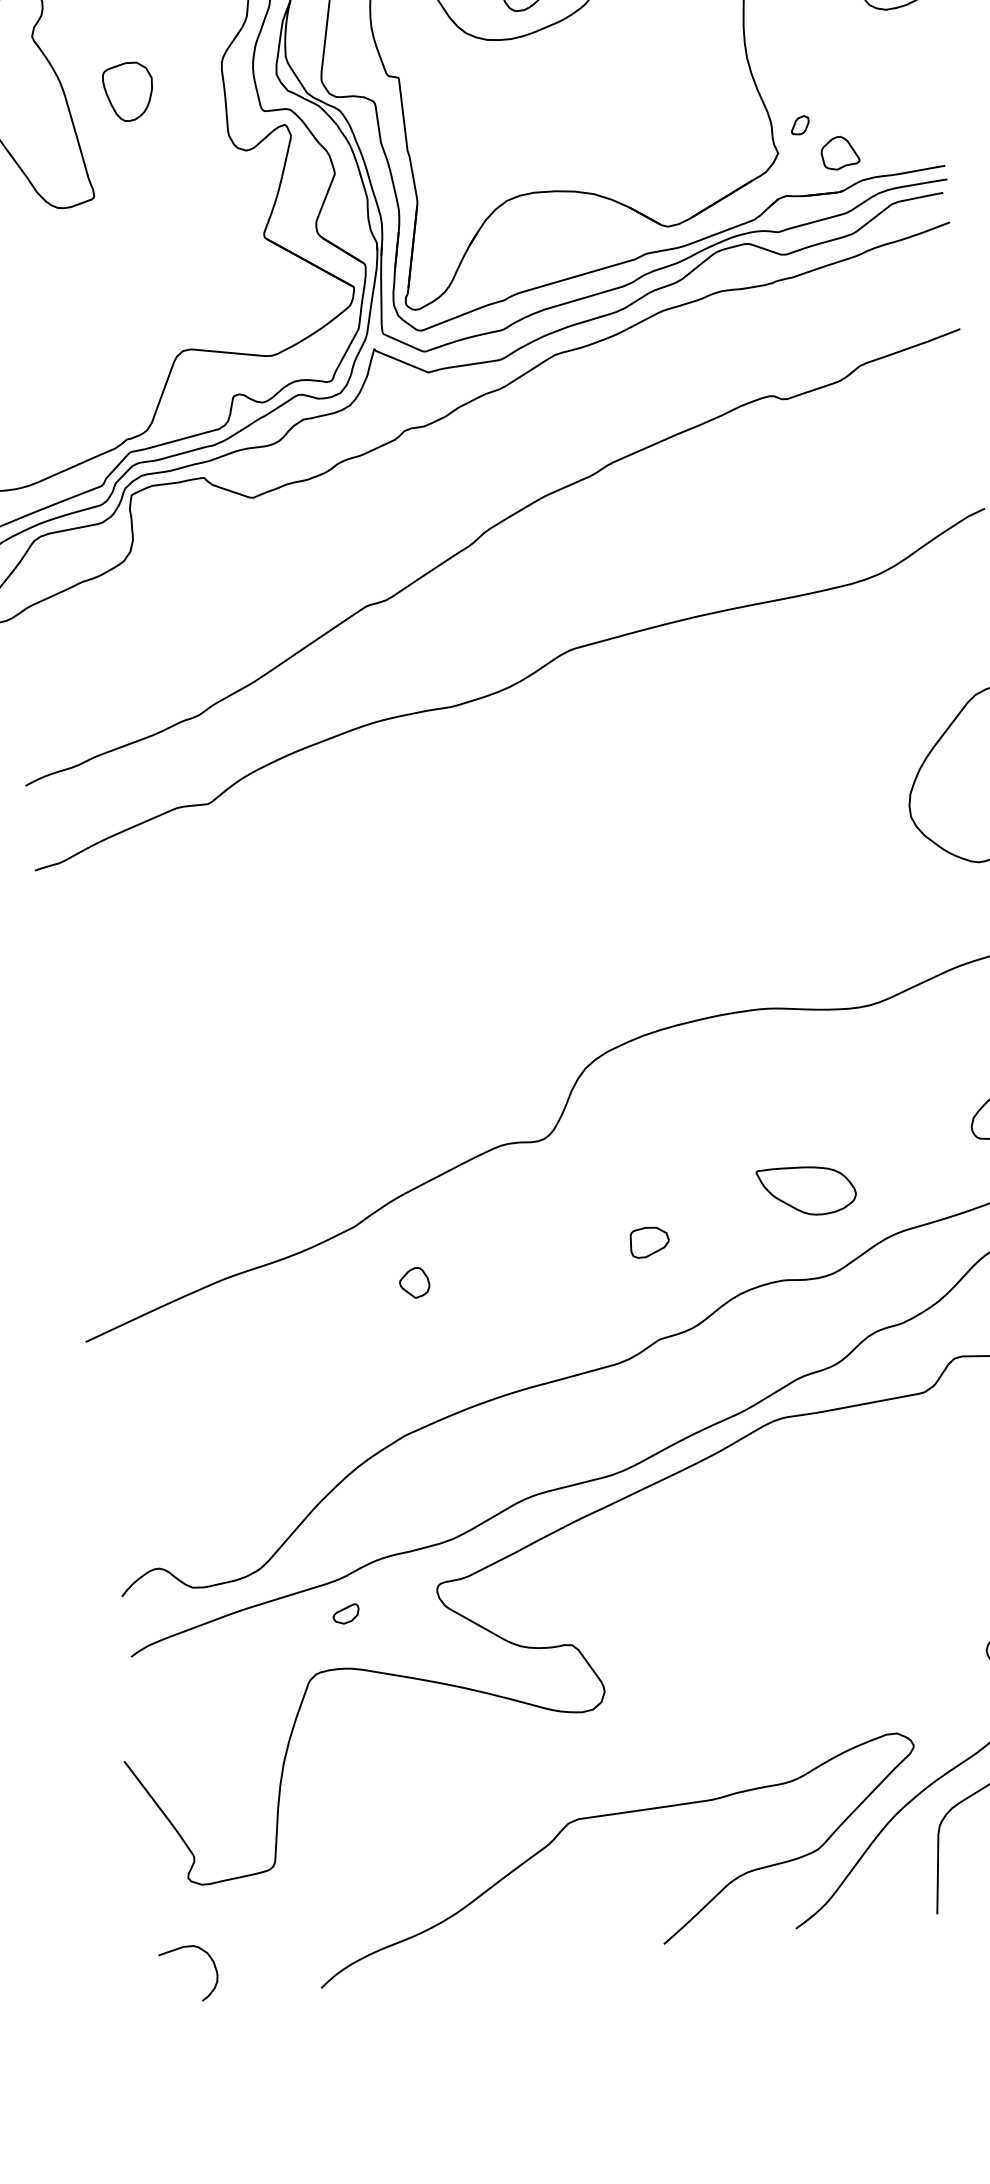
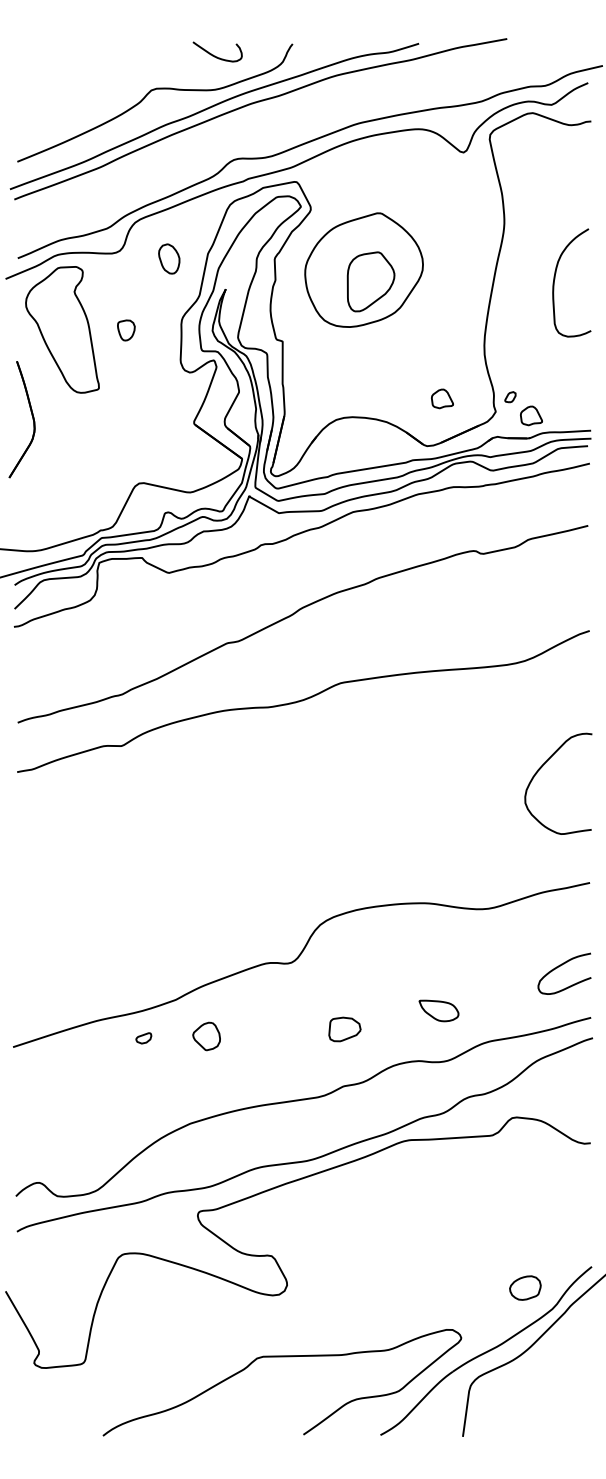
part: (129, 91) -> (126, 330), size x0.6
part: (684, 141) -> (442, 398), added
part: (805, 1189) -> (438, 1010), size x0.7
part: (649, 1242) -> (344, 1029), size x1.4
part: (414, 1283) -> (206, 1036), size x1.6
part: (345, 1614) -> (143, 1038), moved
curve: (213, 1969) -> (42, 1417), removed

